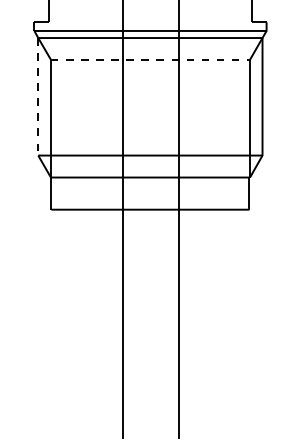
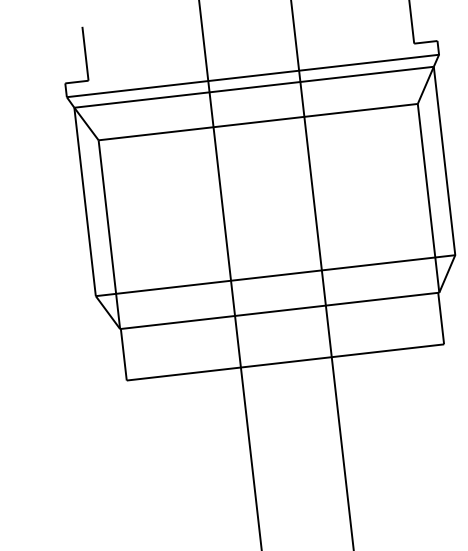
line: (150, 59) -> (258, 121), dashed -> solid
line: (38, 96) -> (85, 201), dashed -> solid

